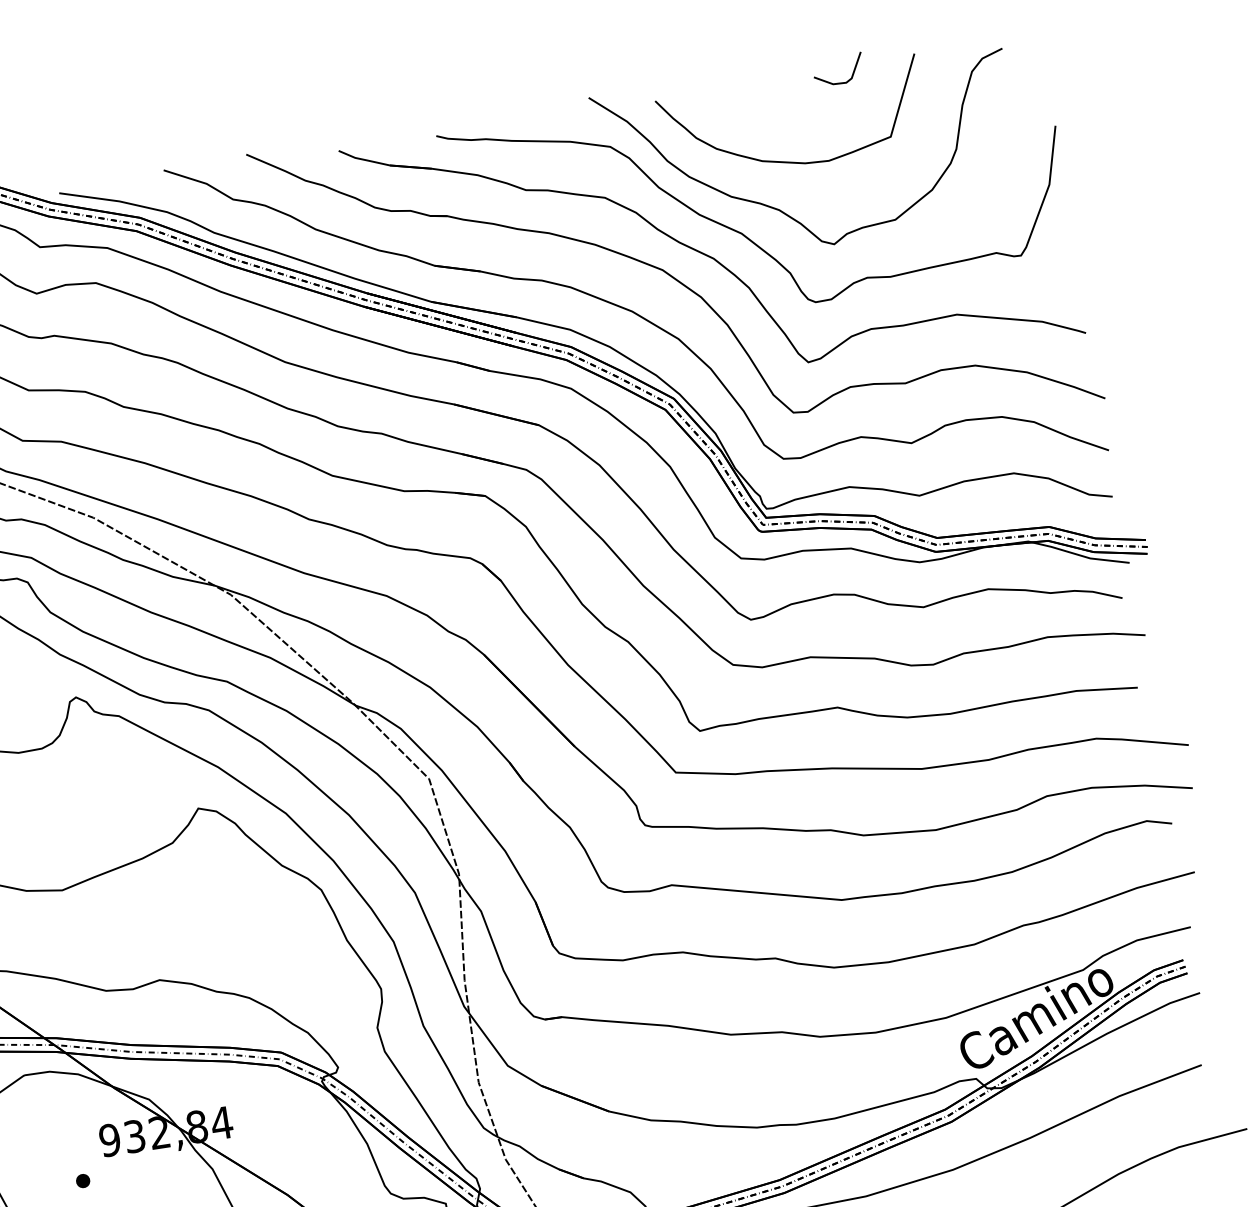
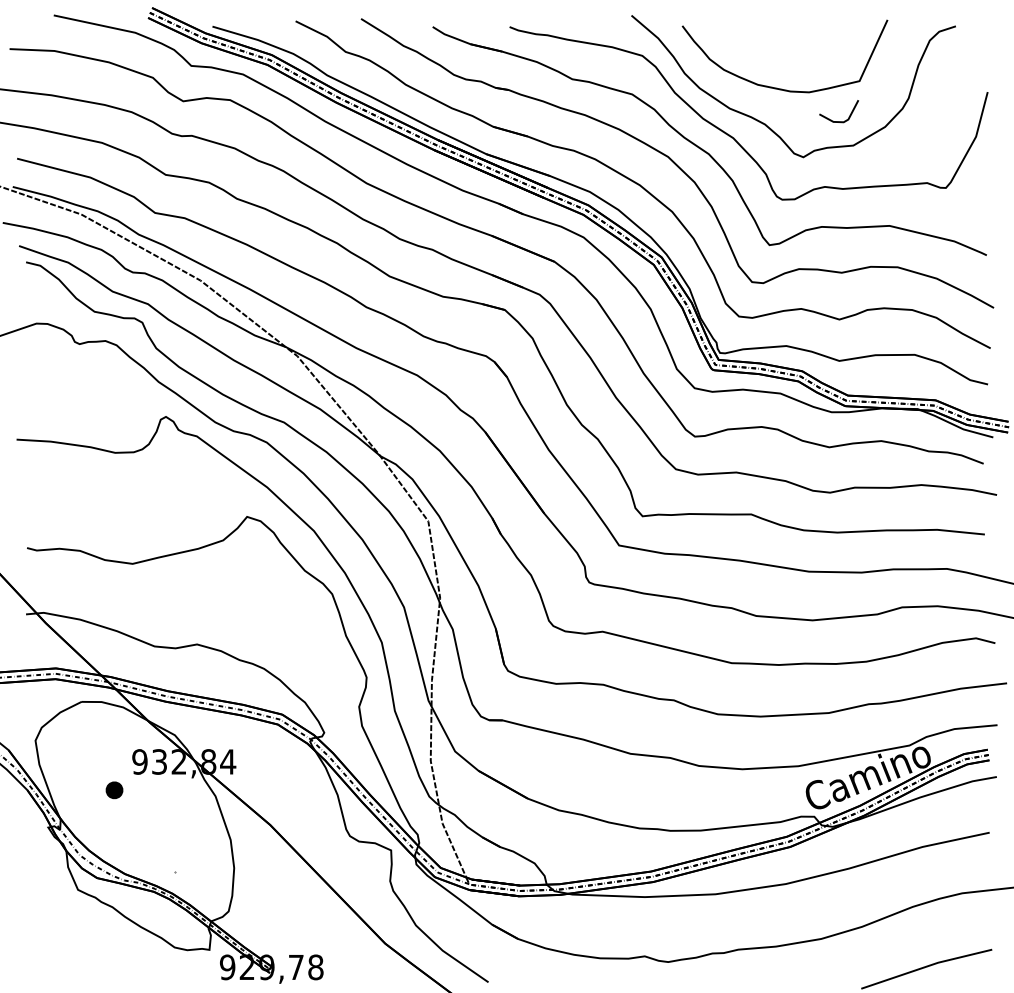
line: (840, 82) -> (839, 121), moved
part: (83, 1180) -> (114, 789), size x1.6

